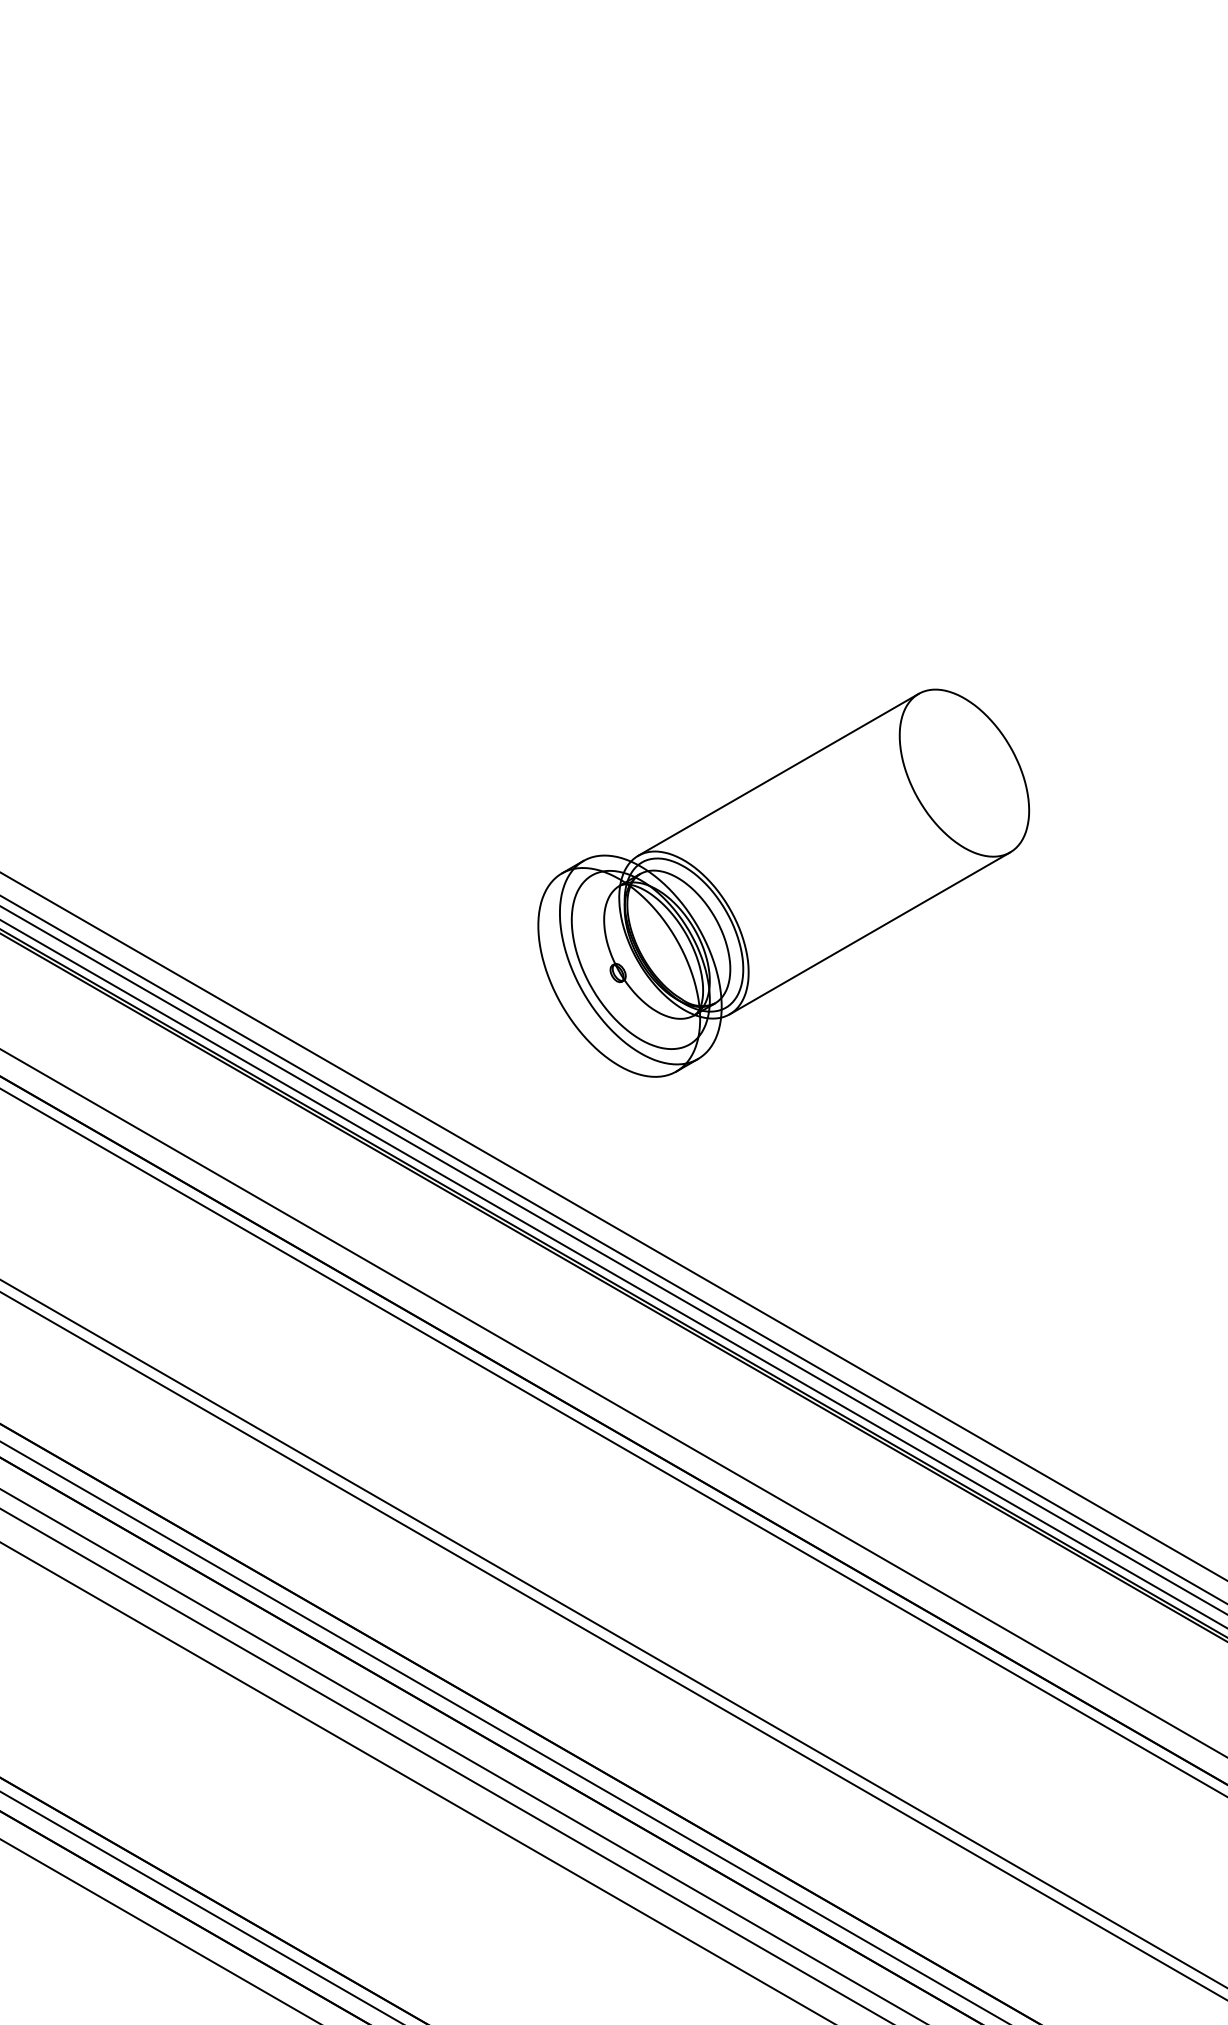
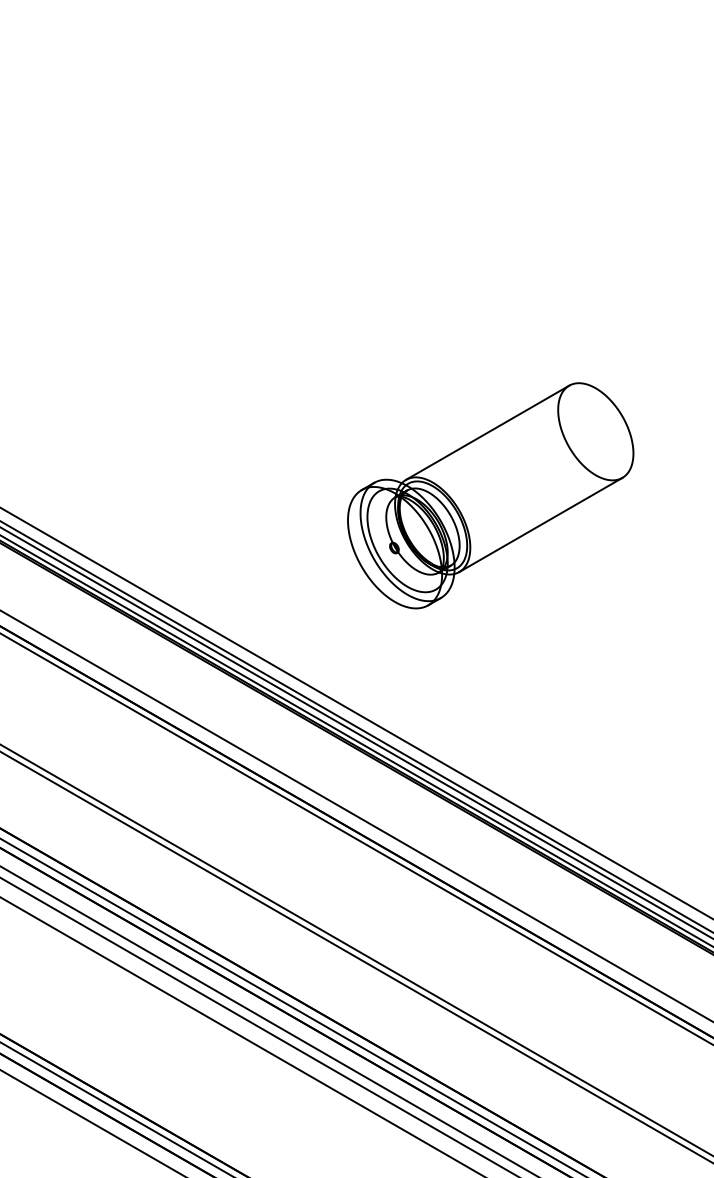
part: (783, 882) -> (490, 495), moved

